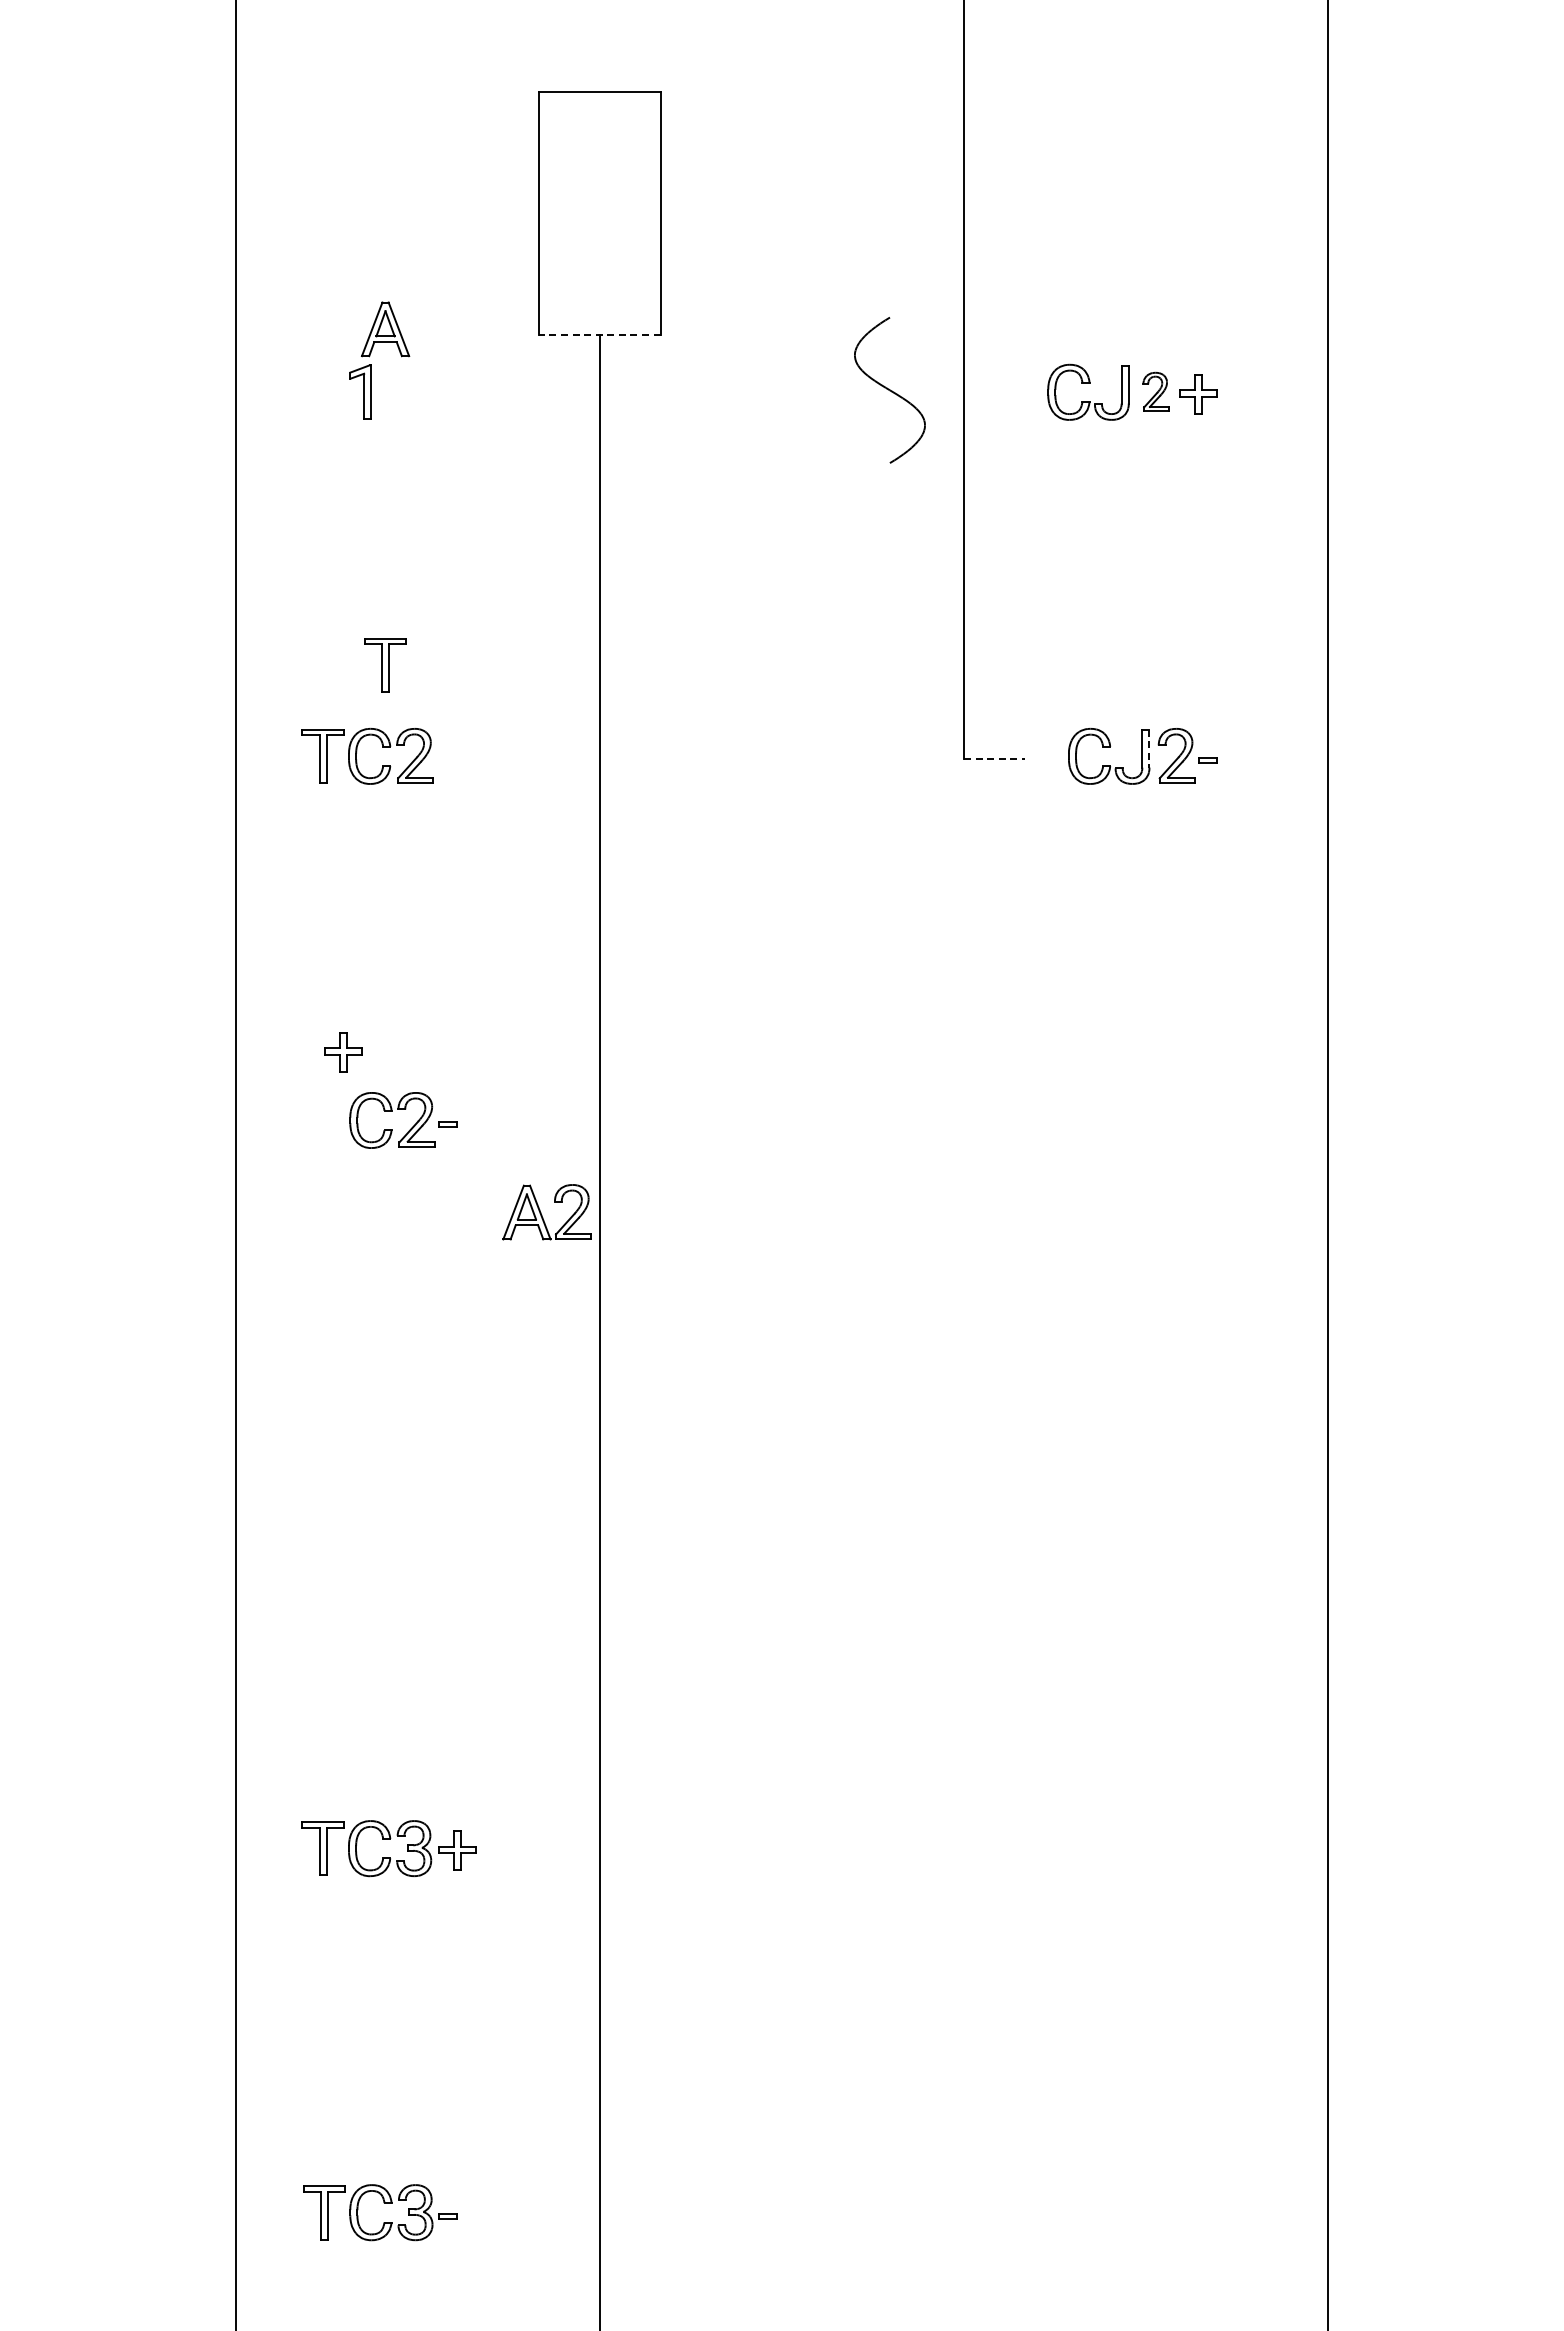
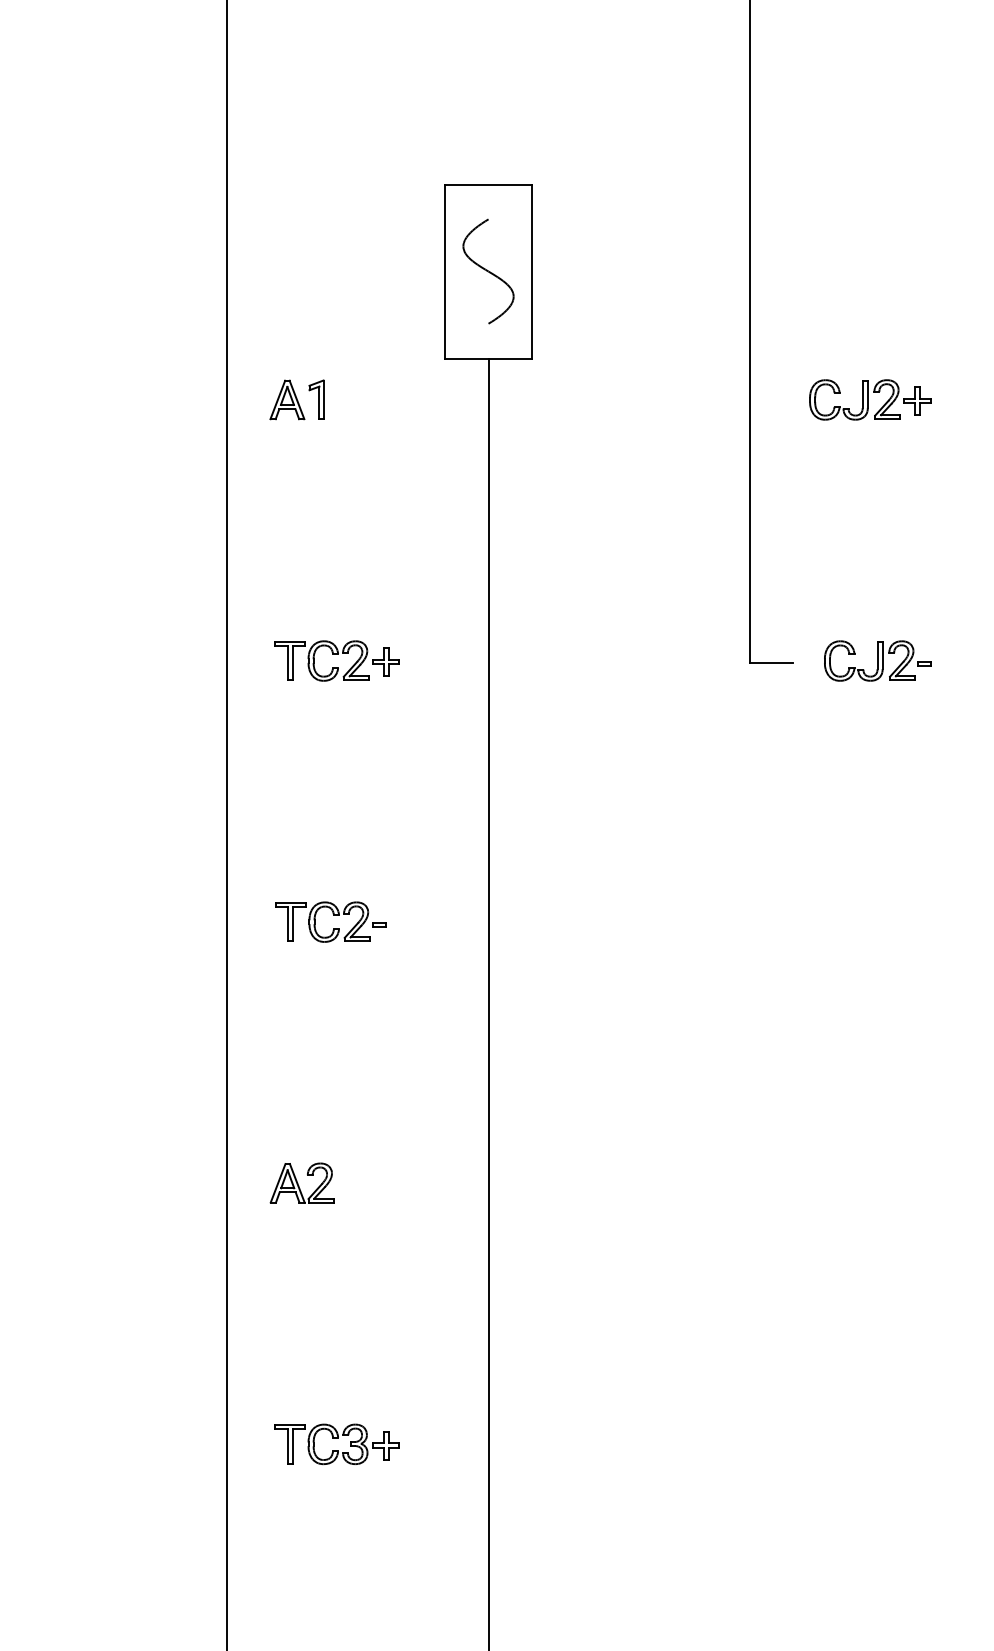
part: (385, 329) -> (287, 400), moved
line: (599, 334) -> (488, 358), dashed -> solid
part: (889, 390) -> (488, 271), moved
part: (1155, 391) -> (886, 399), size x1.43
part: (385, 665) -> (290, 922), moved
line: (1149, 748) -> (882, 655), dashed -> solid
line: (994, 759) -> (771, 663), dashed -> solid
part: (343, 1052) -> (386, 662), moved
part: (546, 1212) -> (301, 1183), moved

